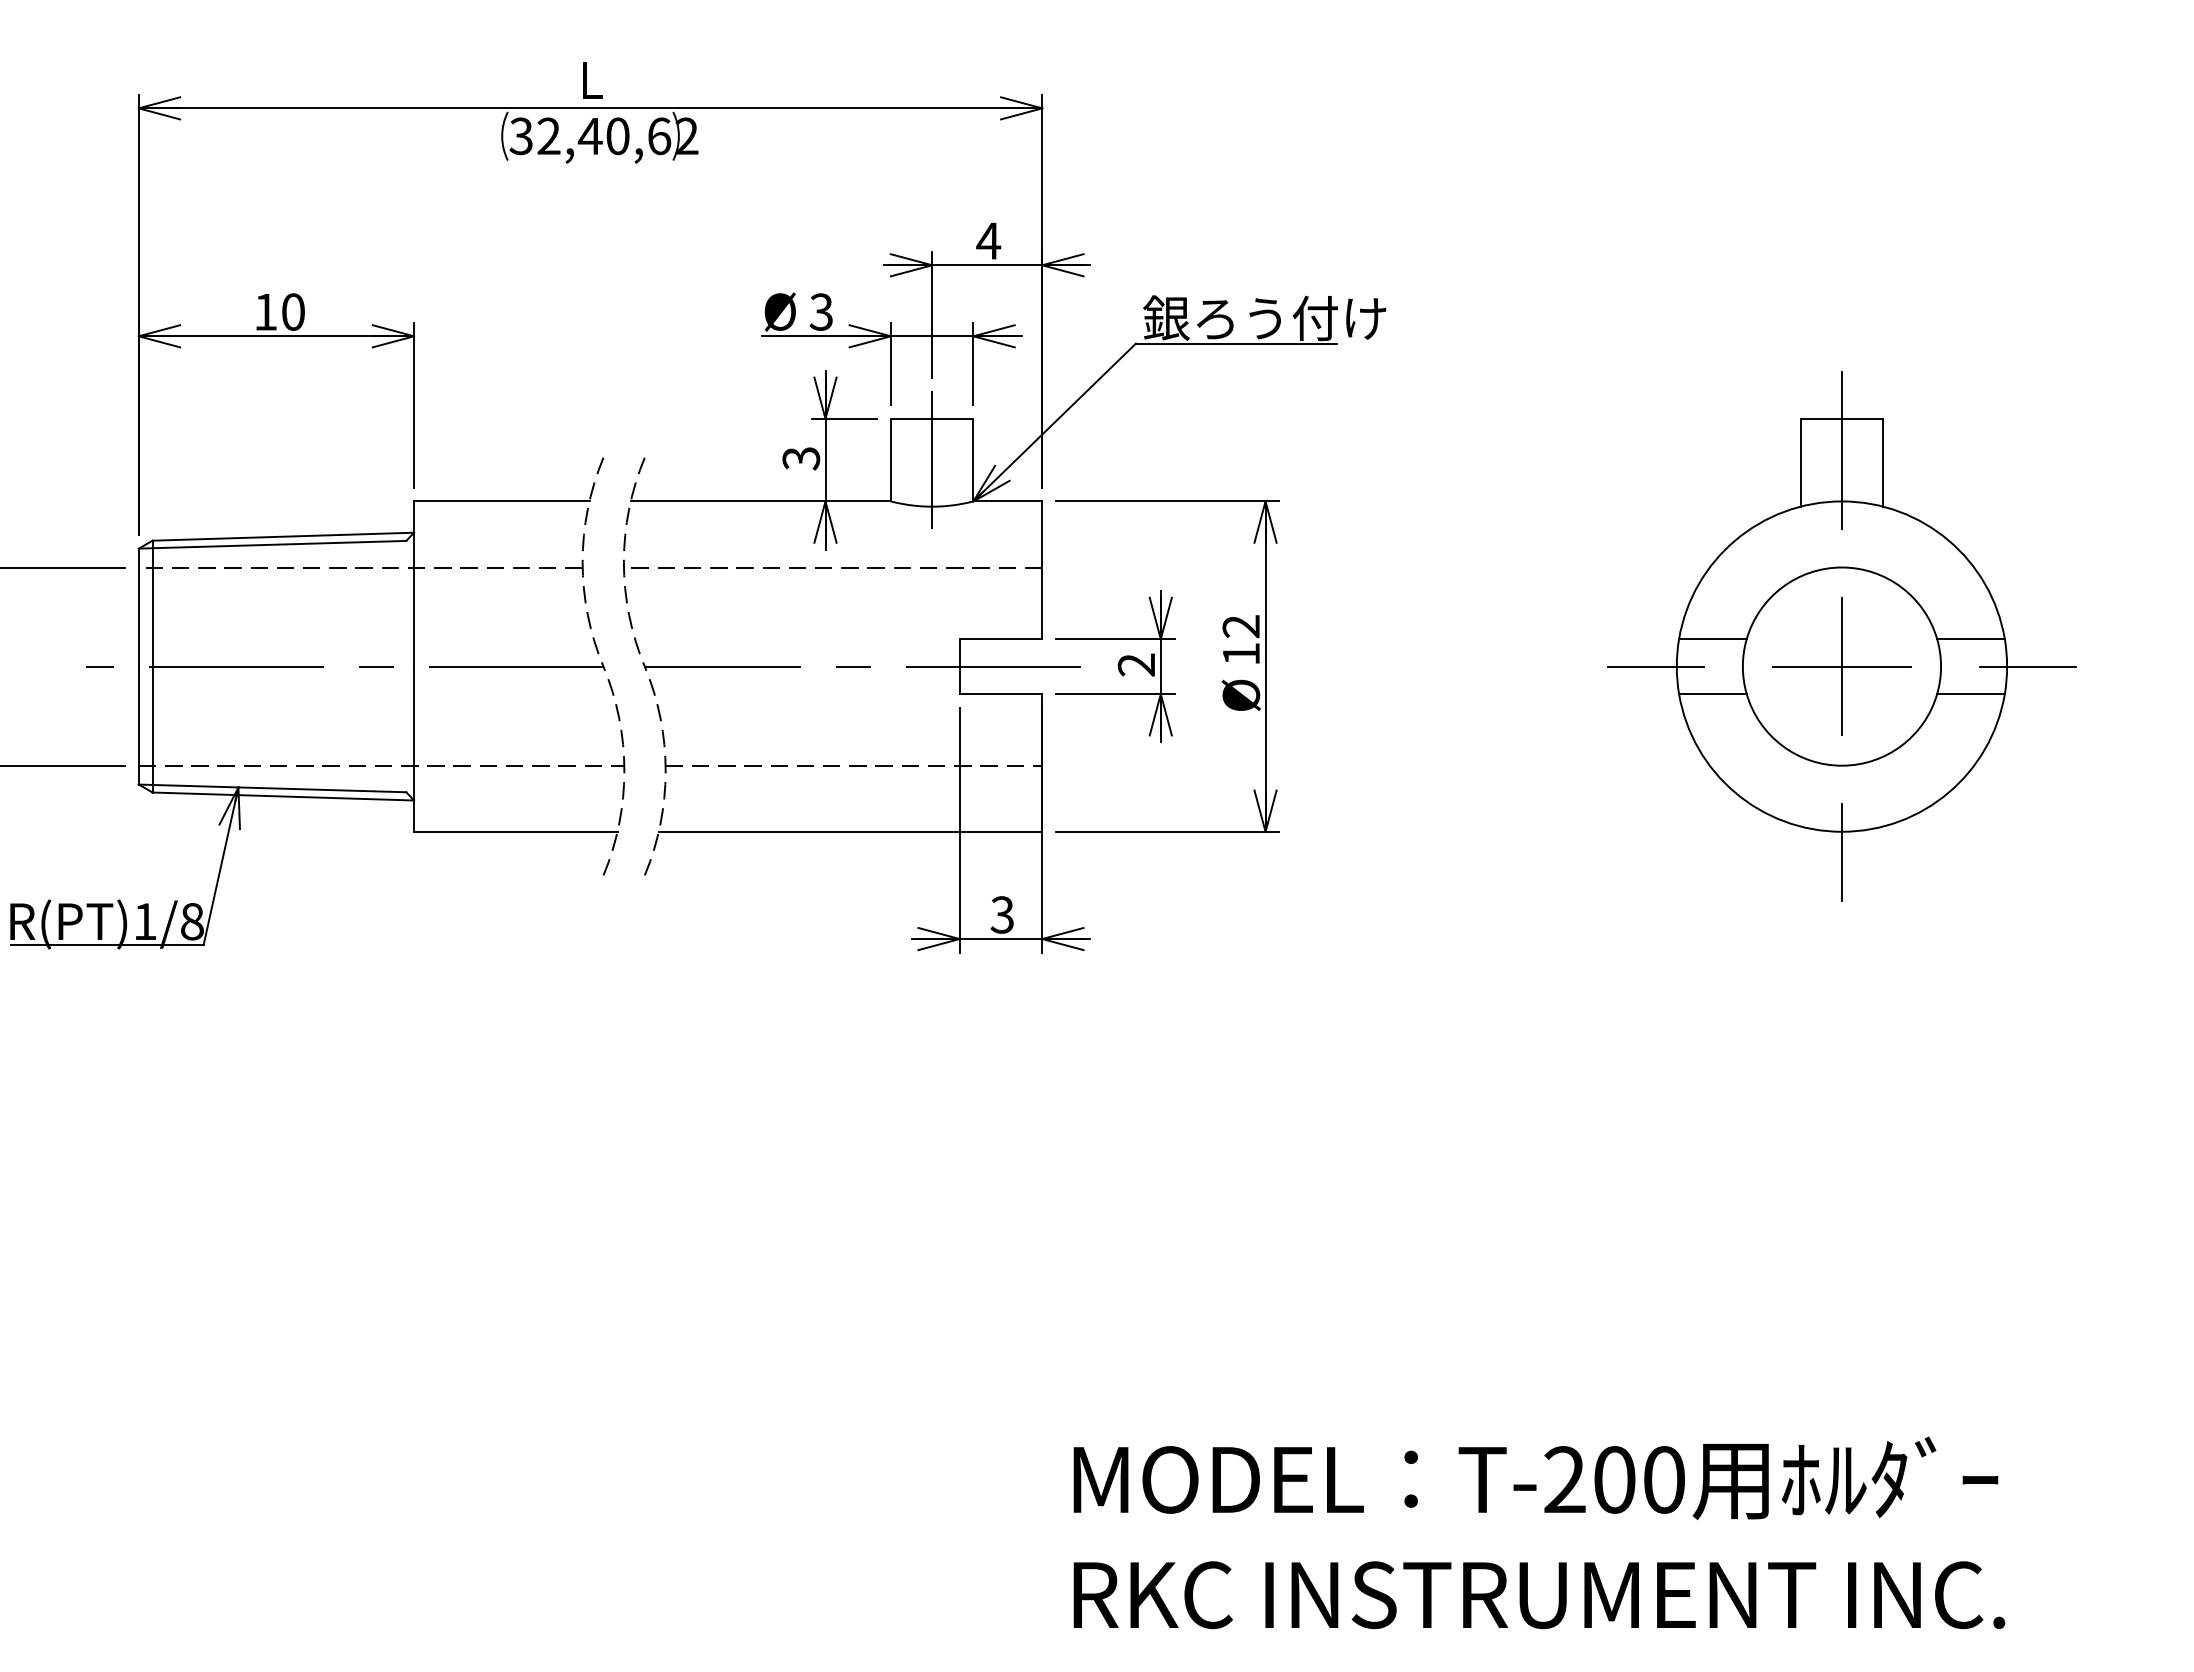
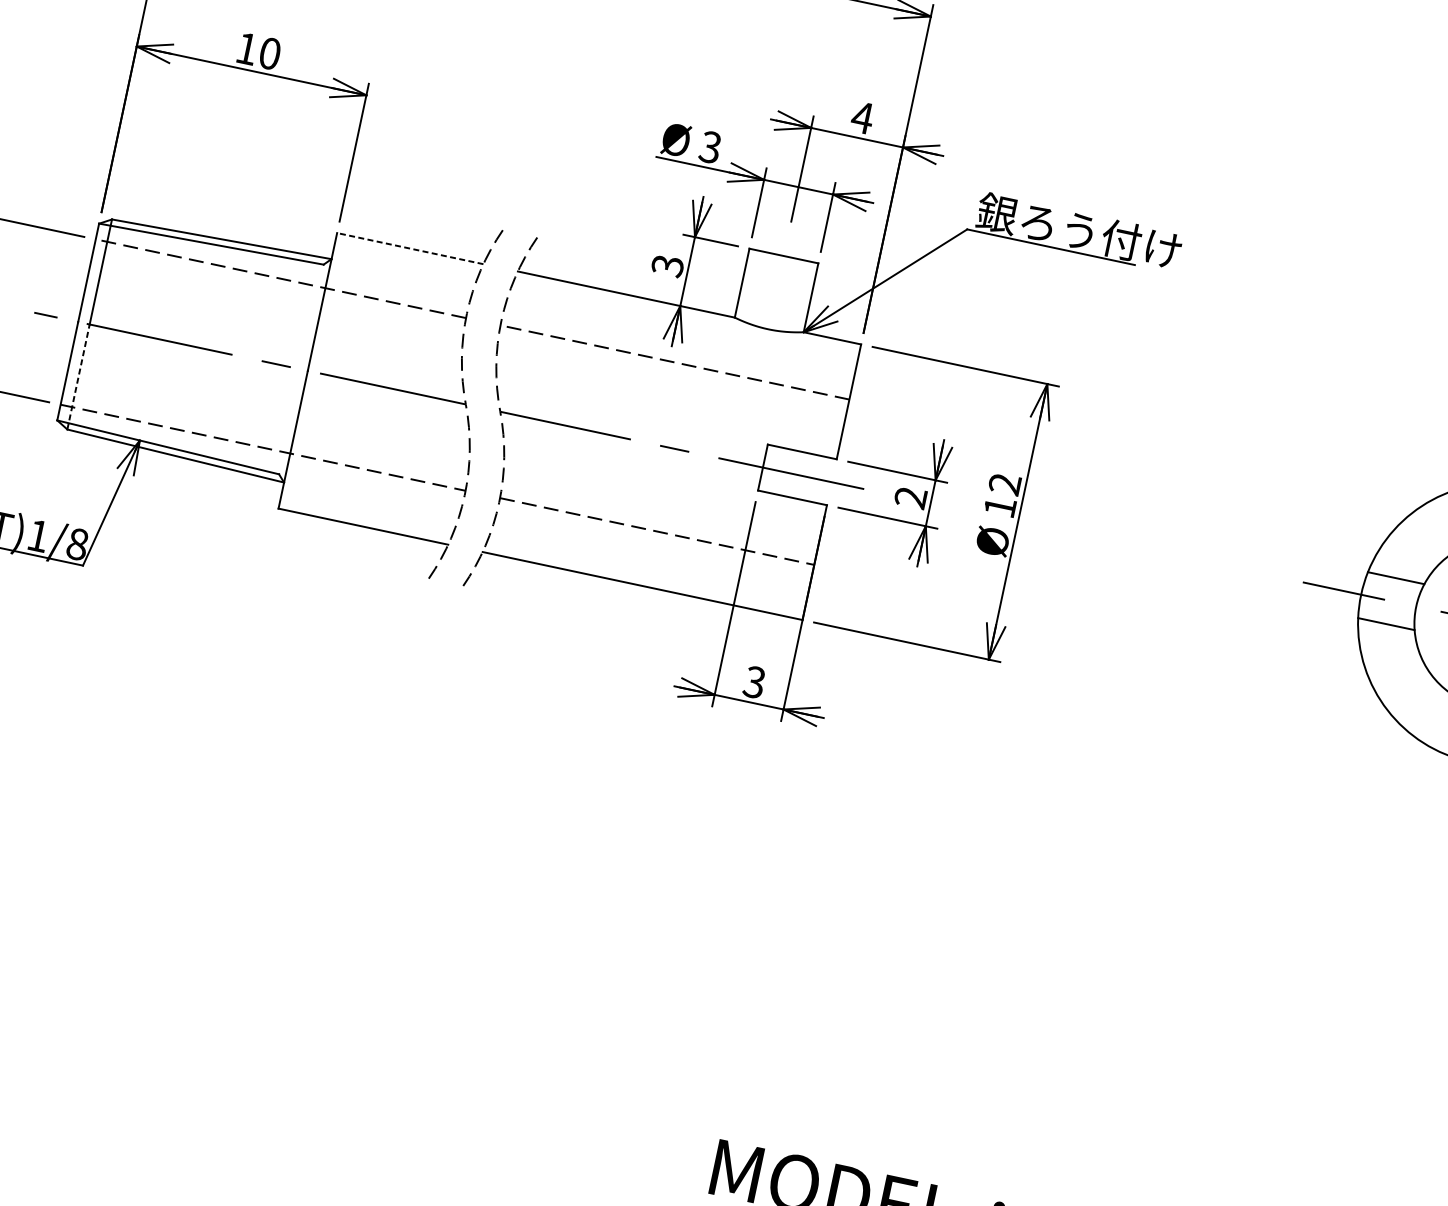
line: (932, 459) -> (777, 290), removed
line: (501, 501) -> (410, 248), solid -> dashed
line: (152, 729) -> (78, 376), solid -> dashed

